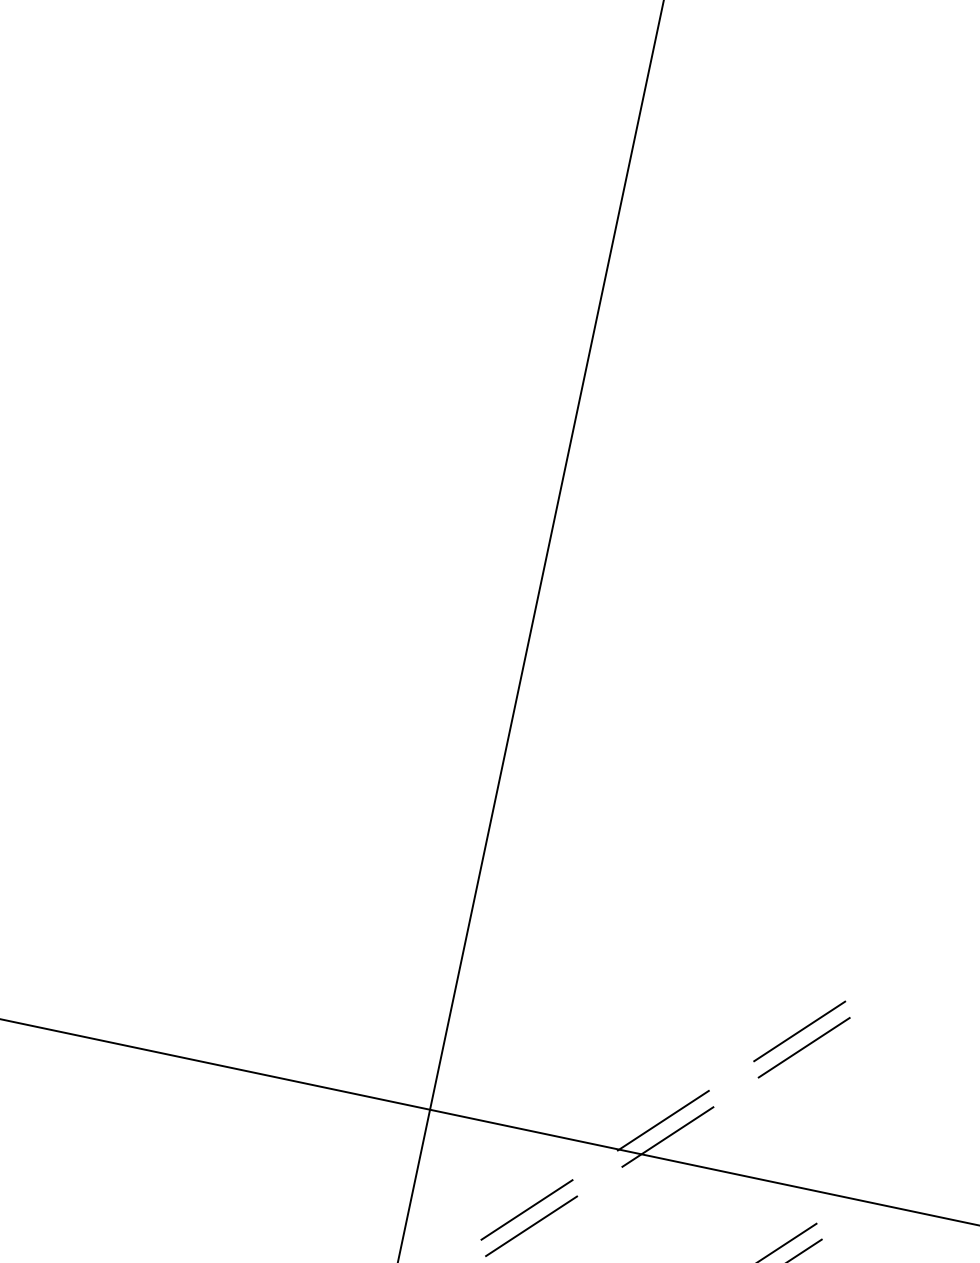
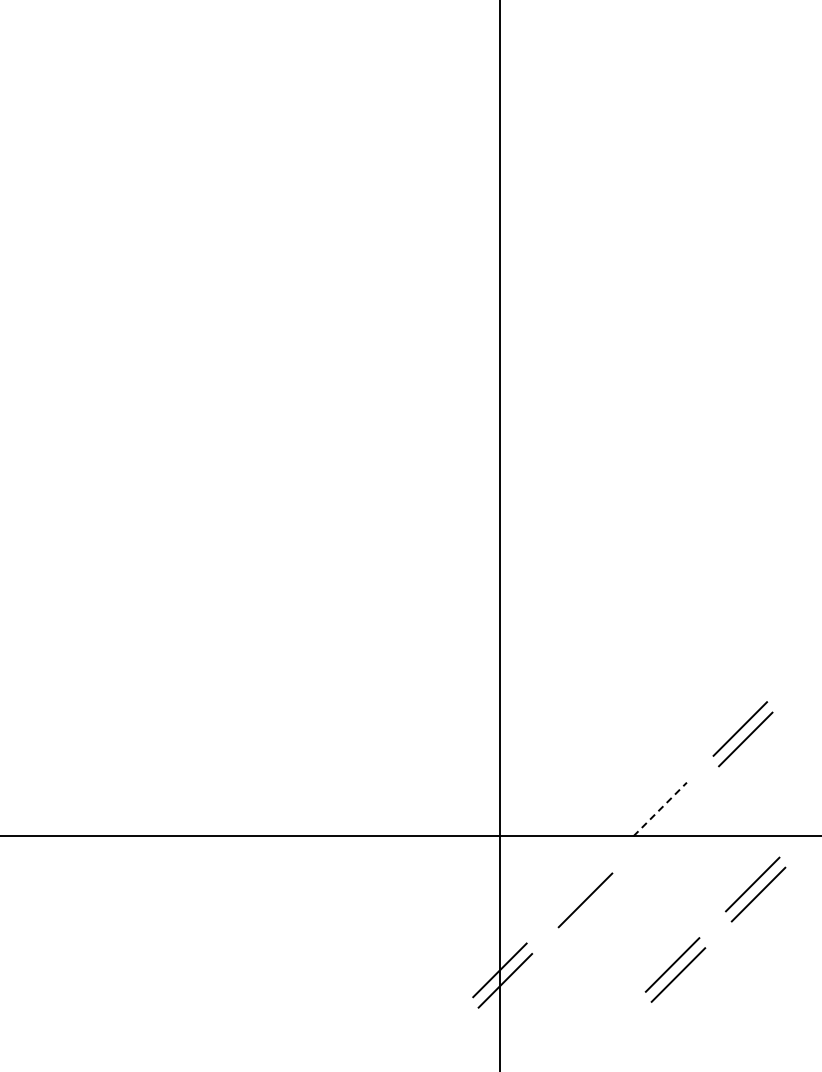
line: (663, 1120) -> (660, 809), solid -> dashed
line: (667, 1136) -> (665, 819), removed
line: (526, 1209) -> (579, 889), removed

